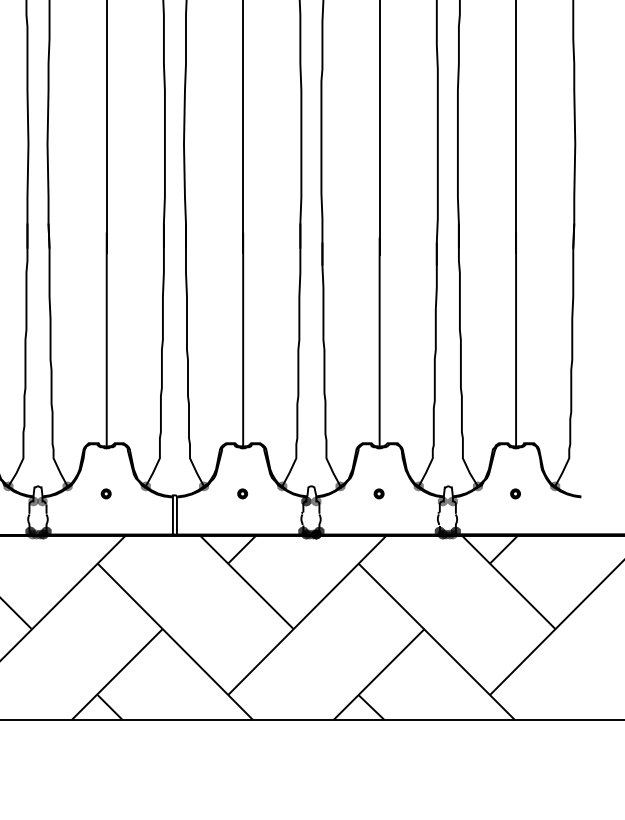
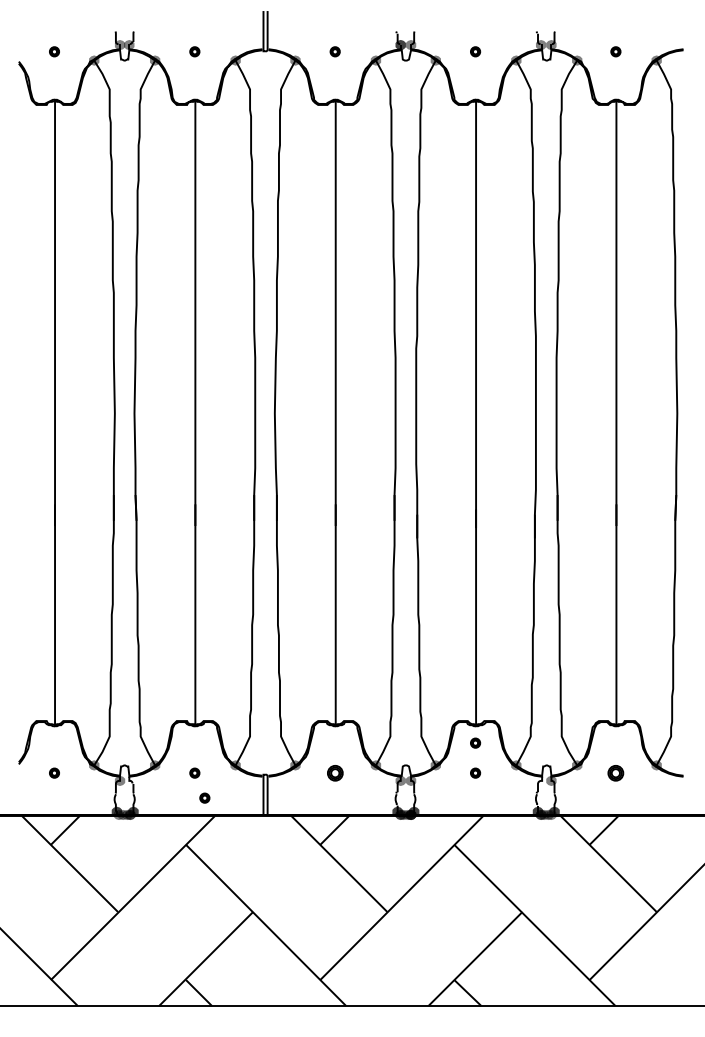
part: (379, 464) -> (475, 742), added
part: (241, 493) -> (334, 772), size x1.6
part: (515, 493) -> (615, 772), size x1.6
fill: (42, 501) -> (129, 780), removed
fill: (306, 501) -> (400, 780), removed
fill: (442, 501) -> (540, 780), removed
part: (115, 517) -> (204, 797), added

